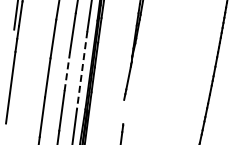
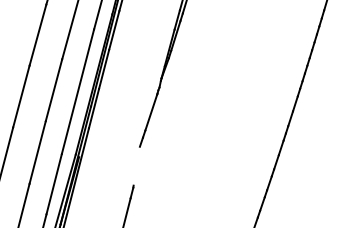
line: (82, 70) -> (78, 91), dashed -> solid
line: (67, 71) -> (54, 90), dashed -> solid

